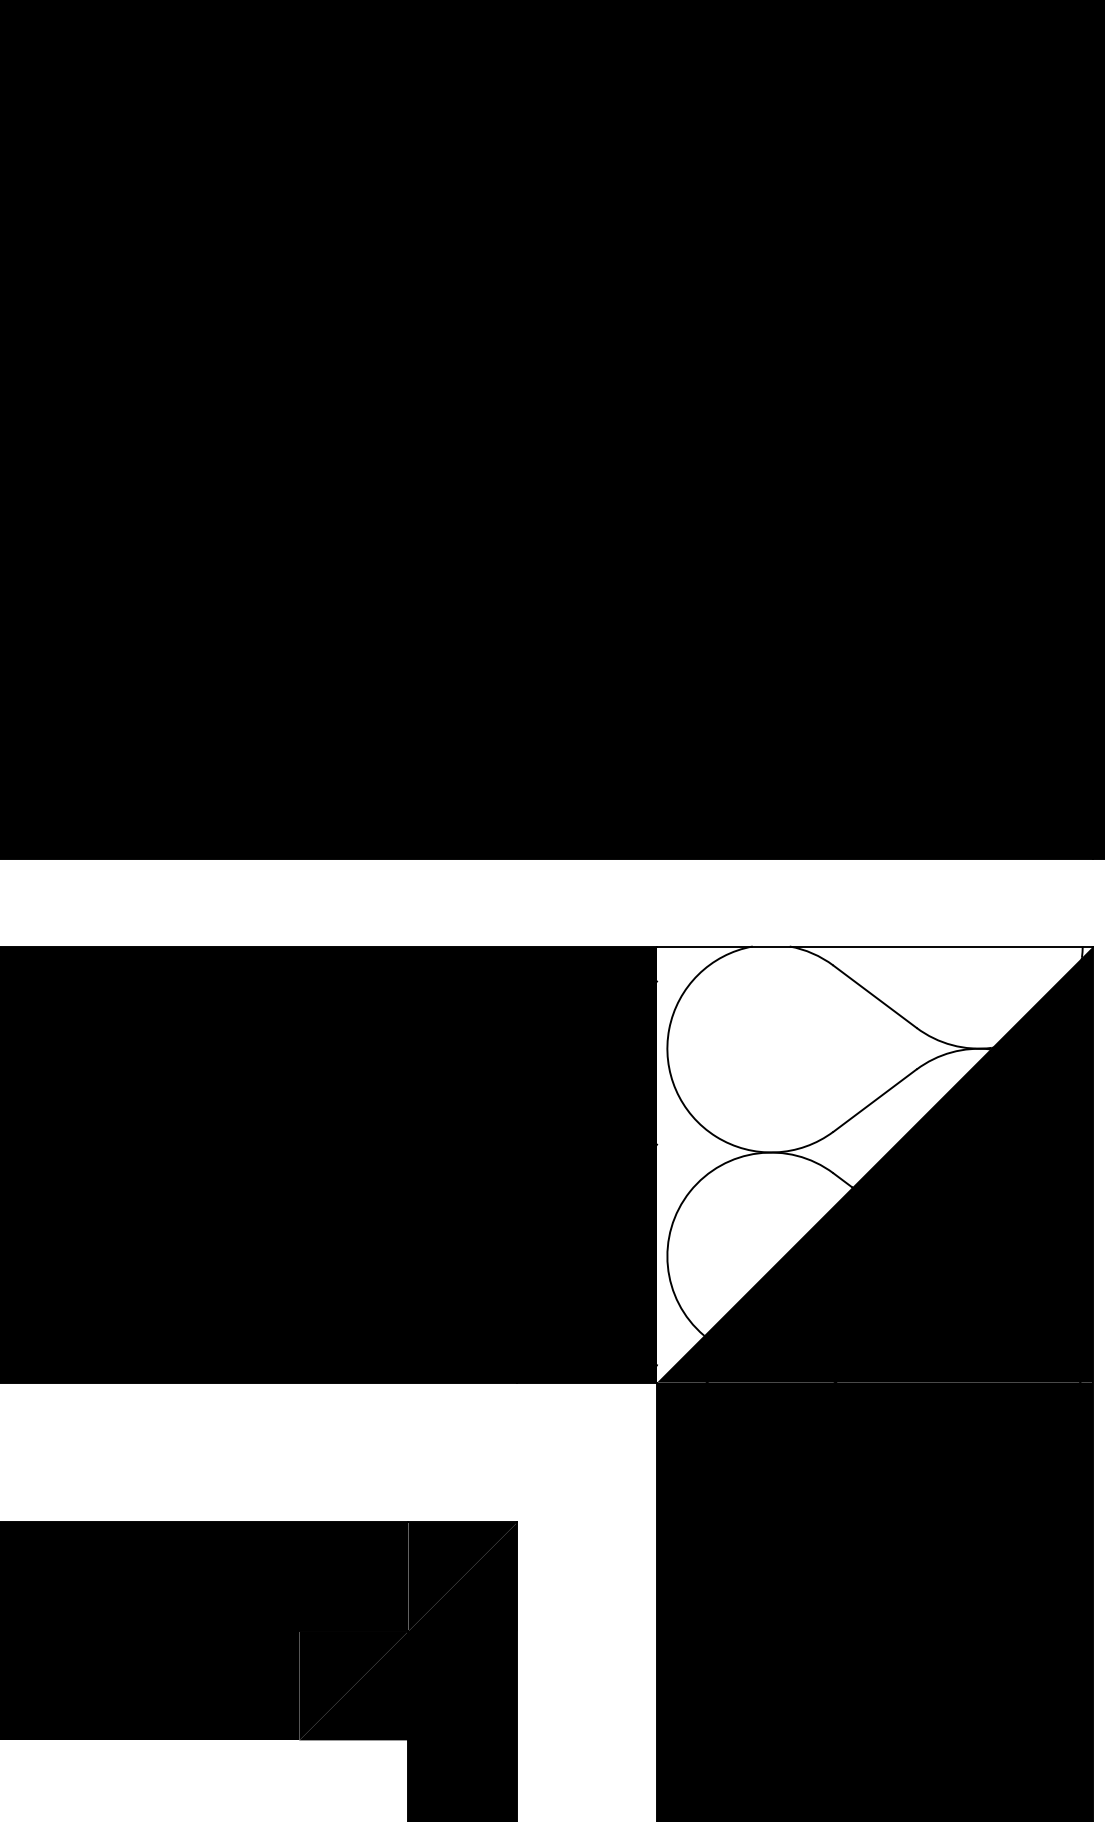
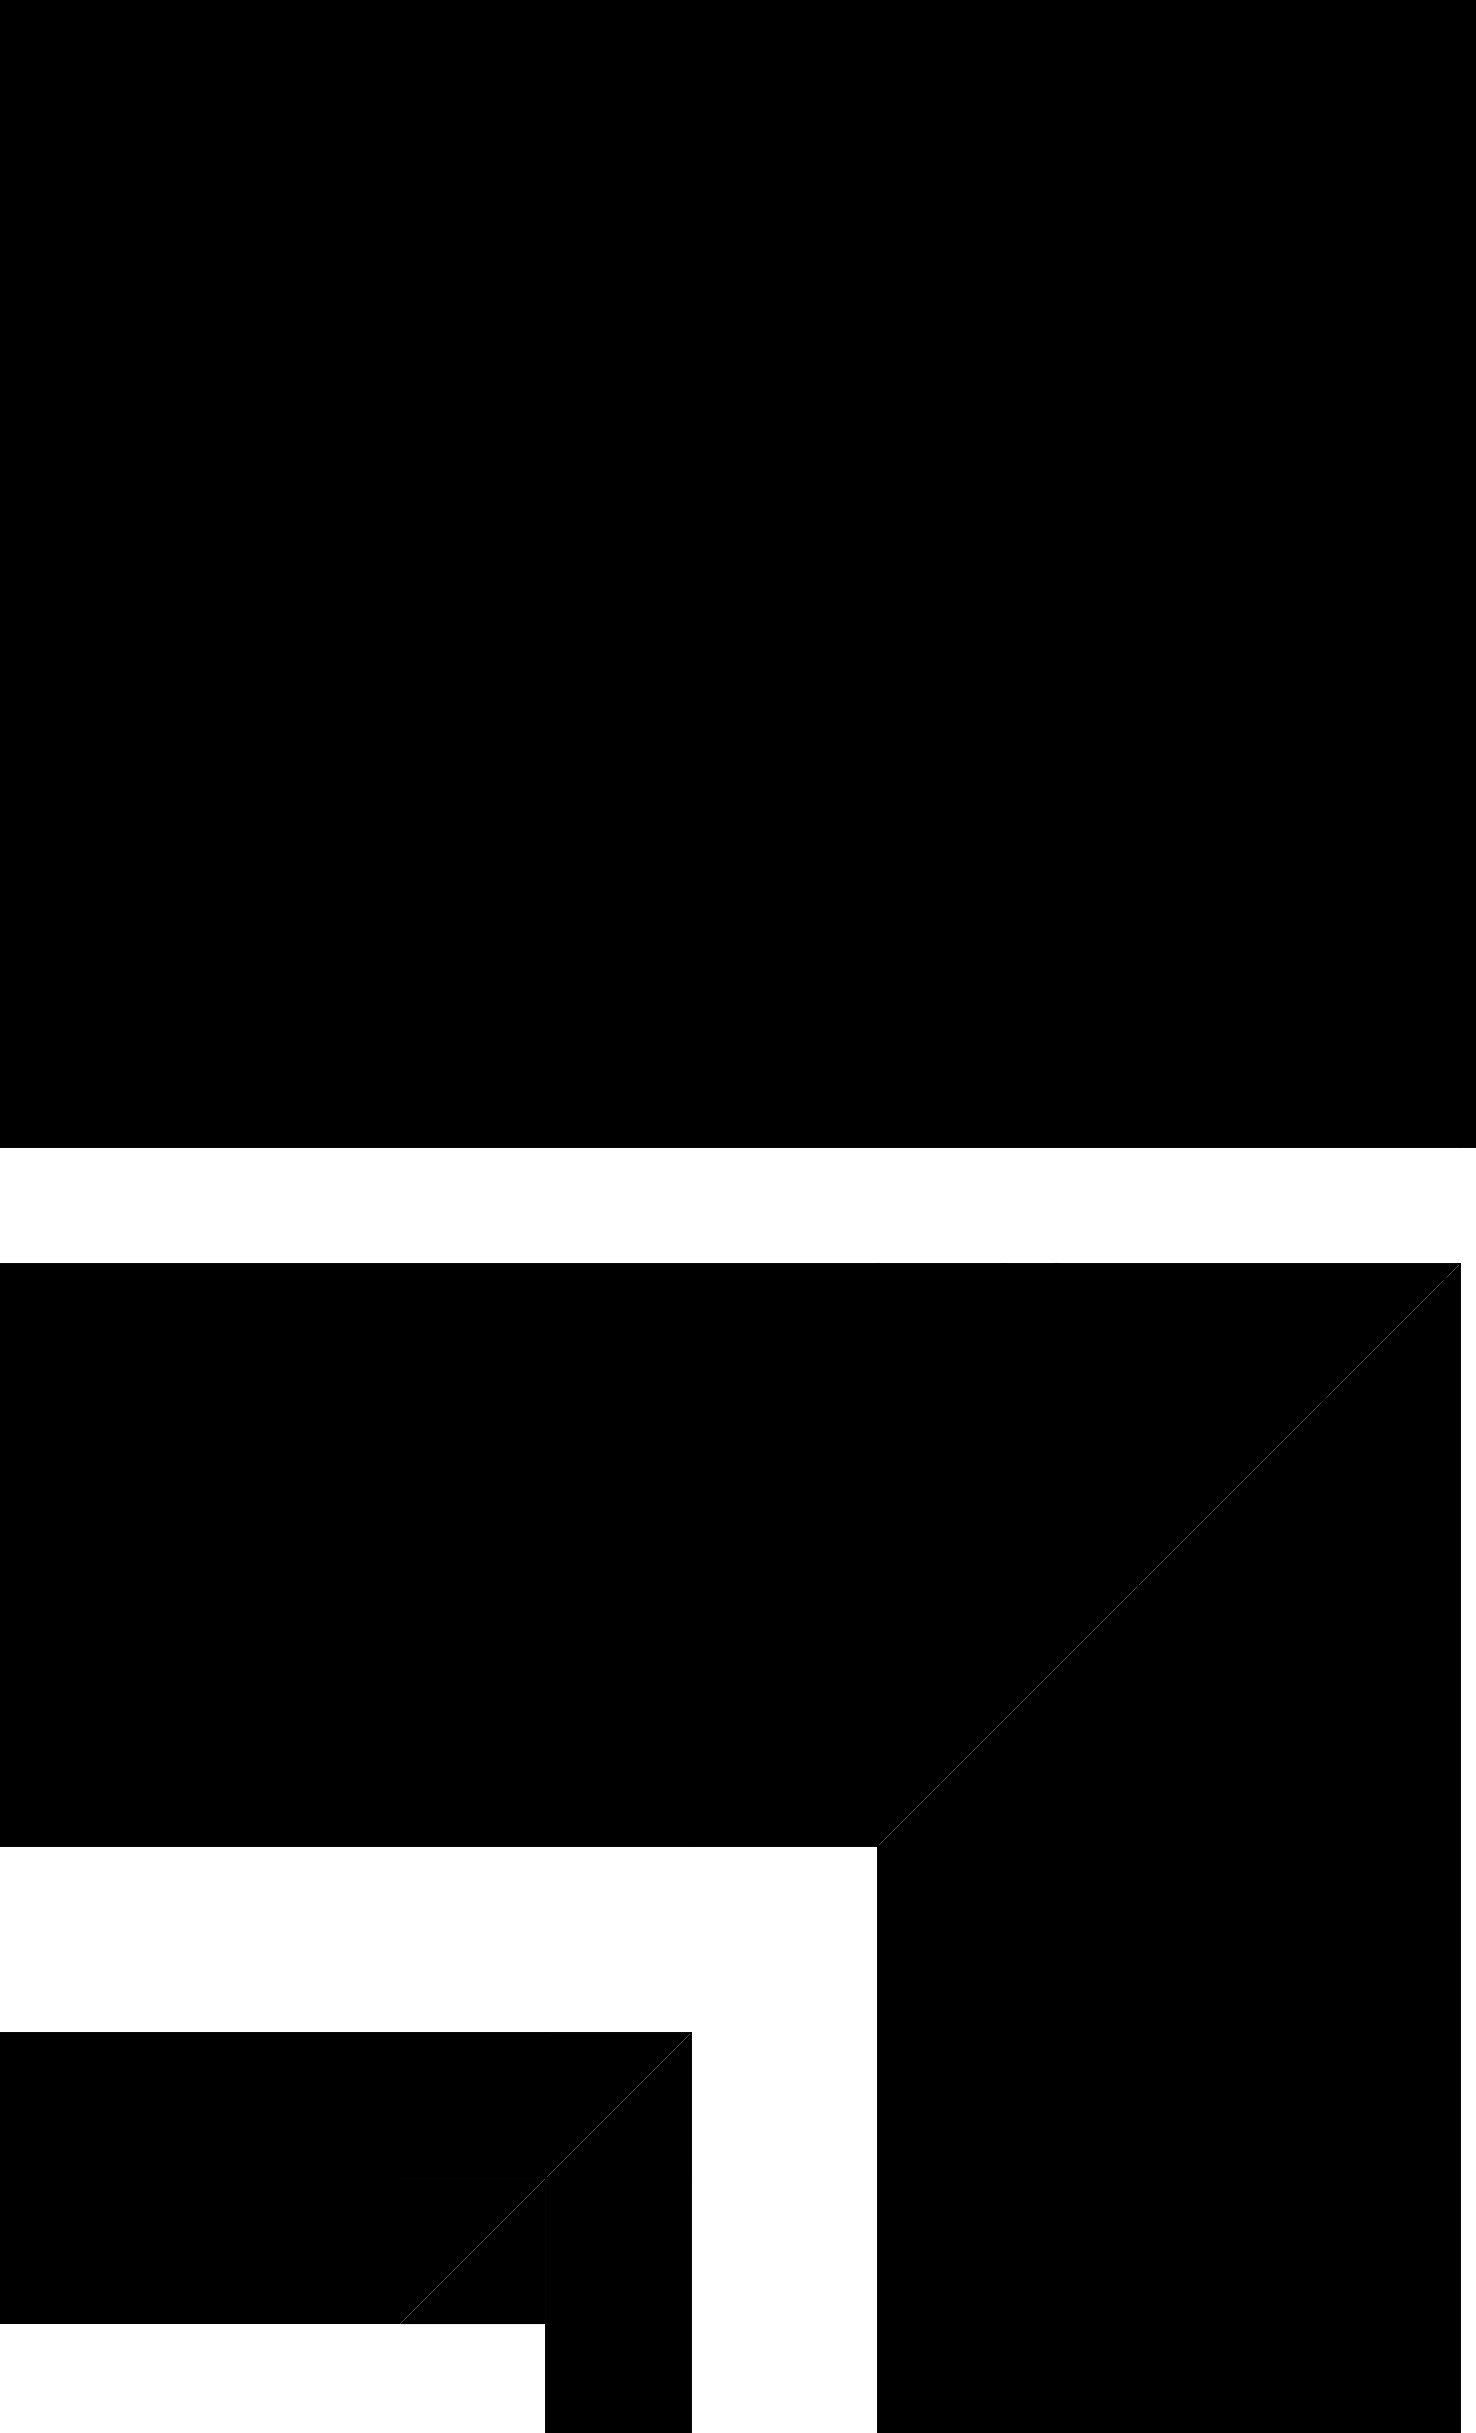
fill: (875, 1164) -> (1169, 1555), added

